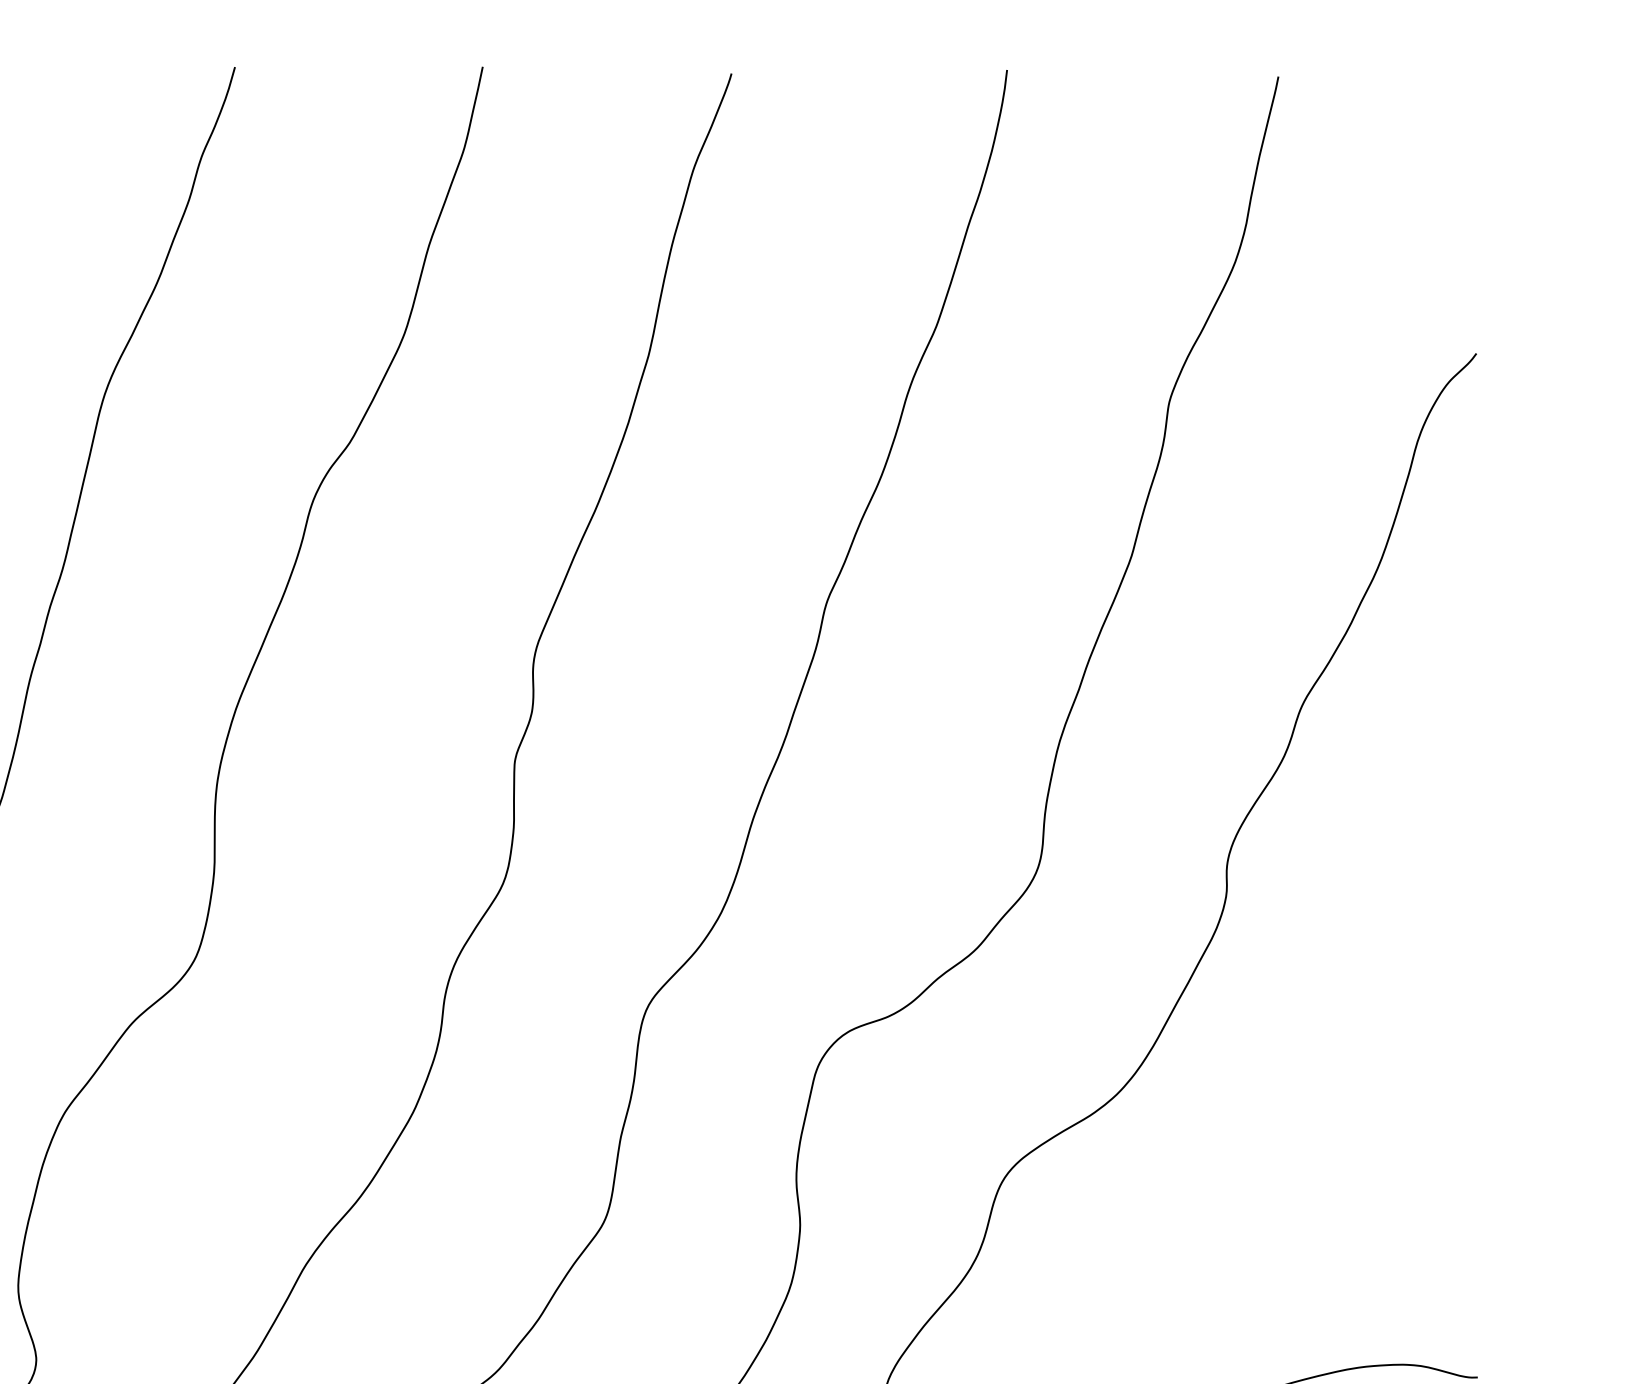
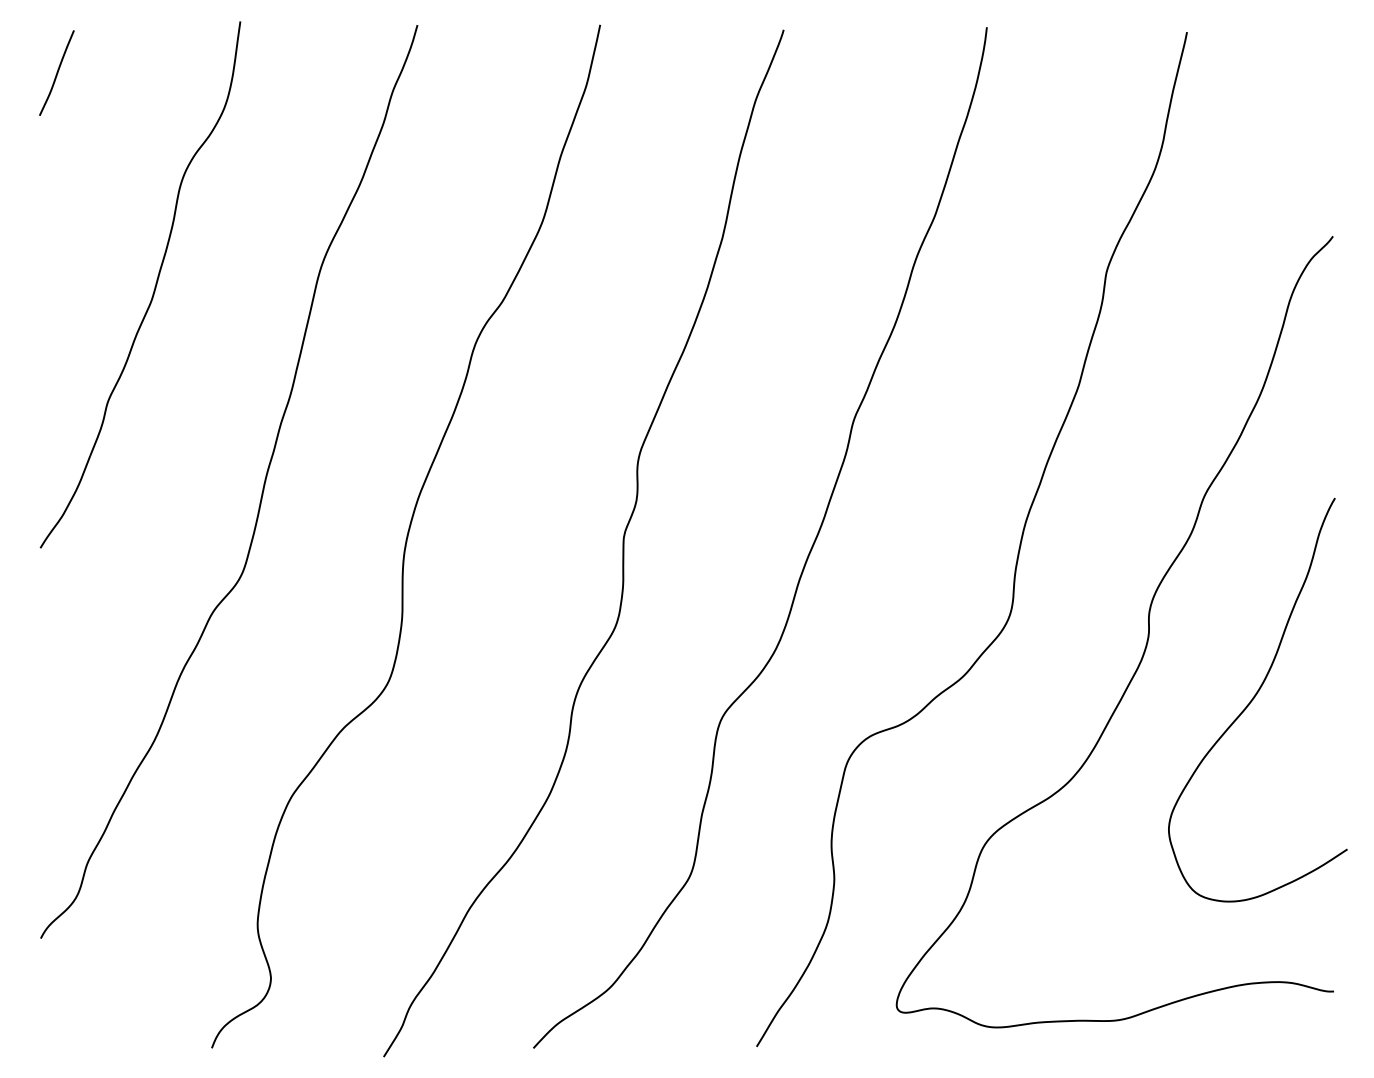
curve: (1371, 978) -> (1255, 697), added

